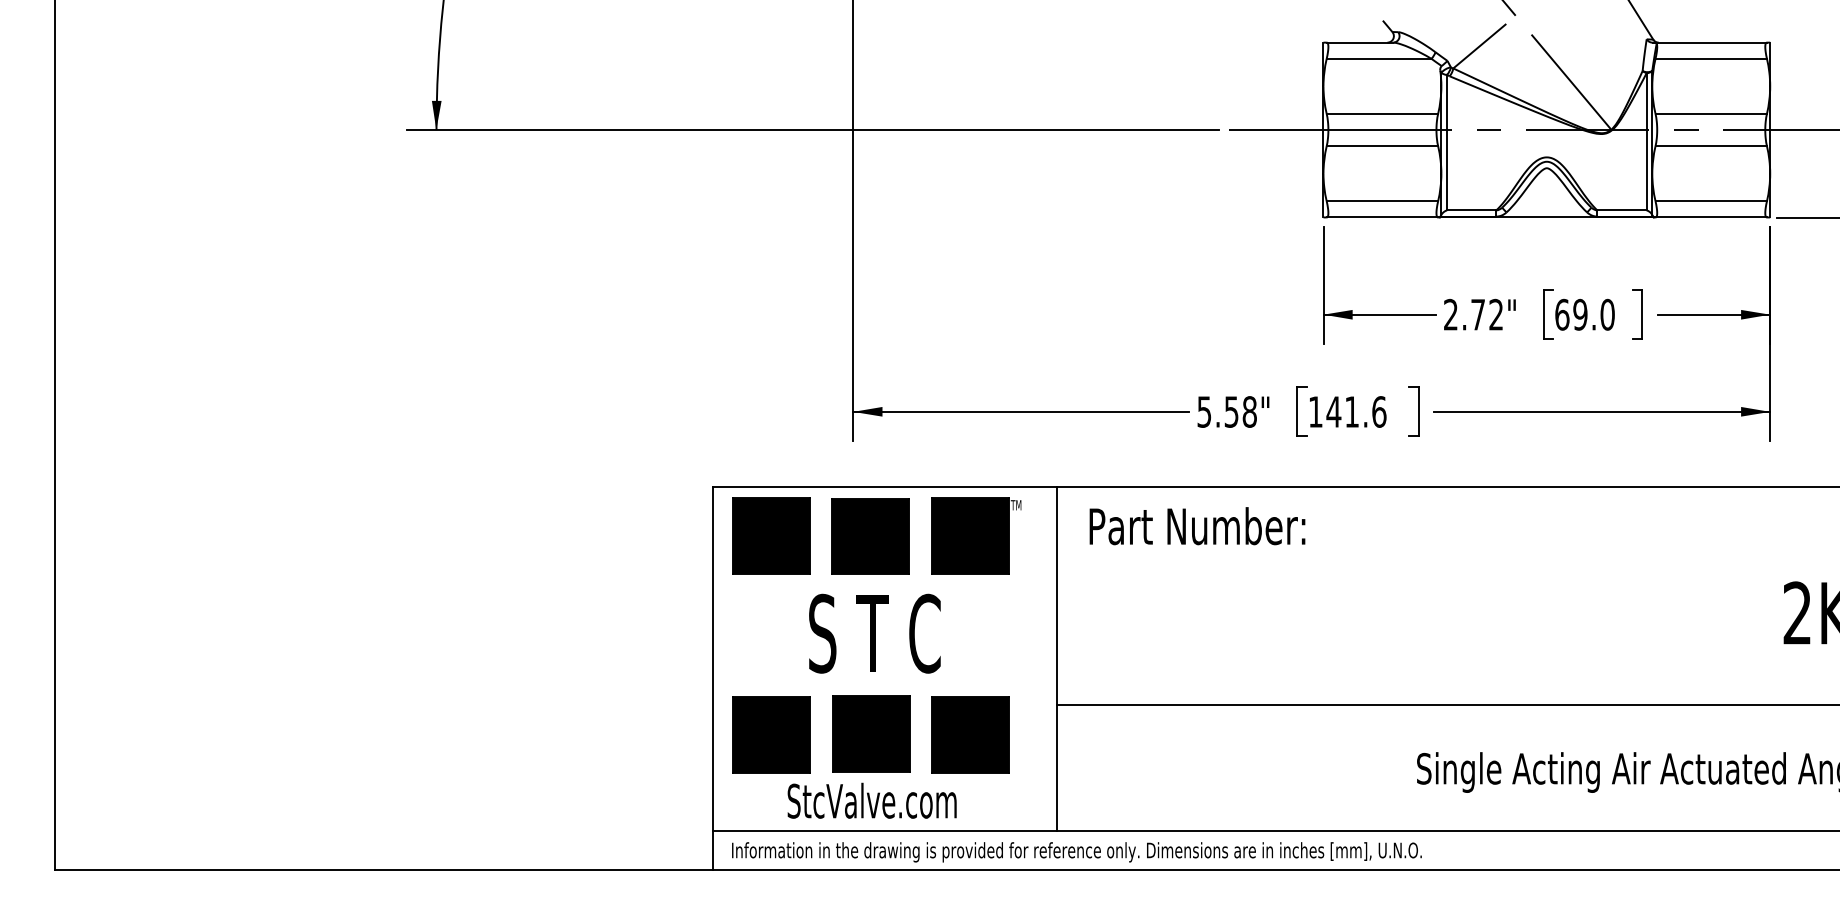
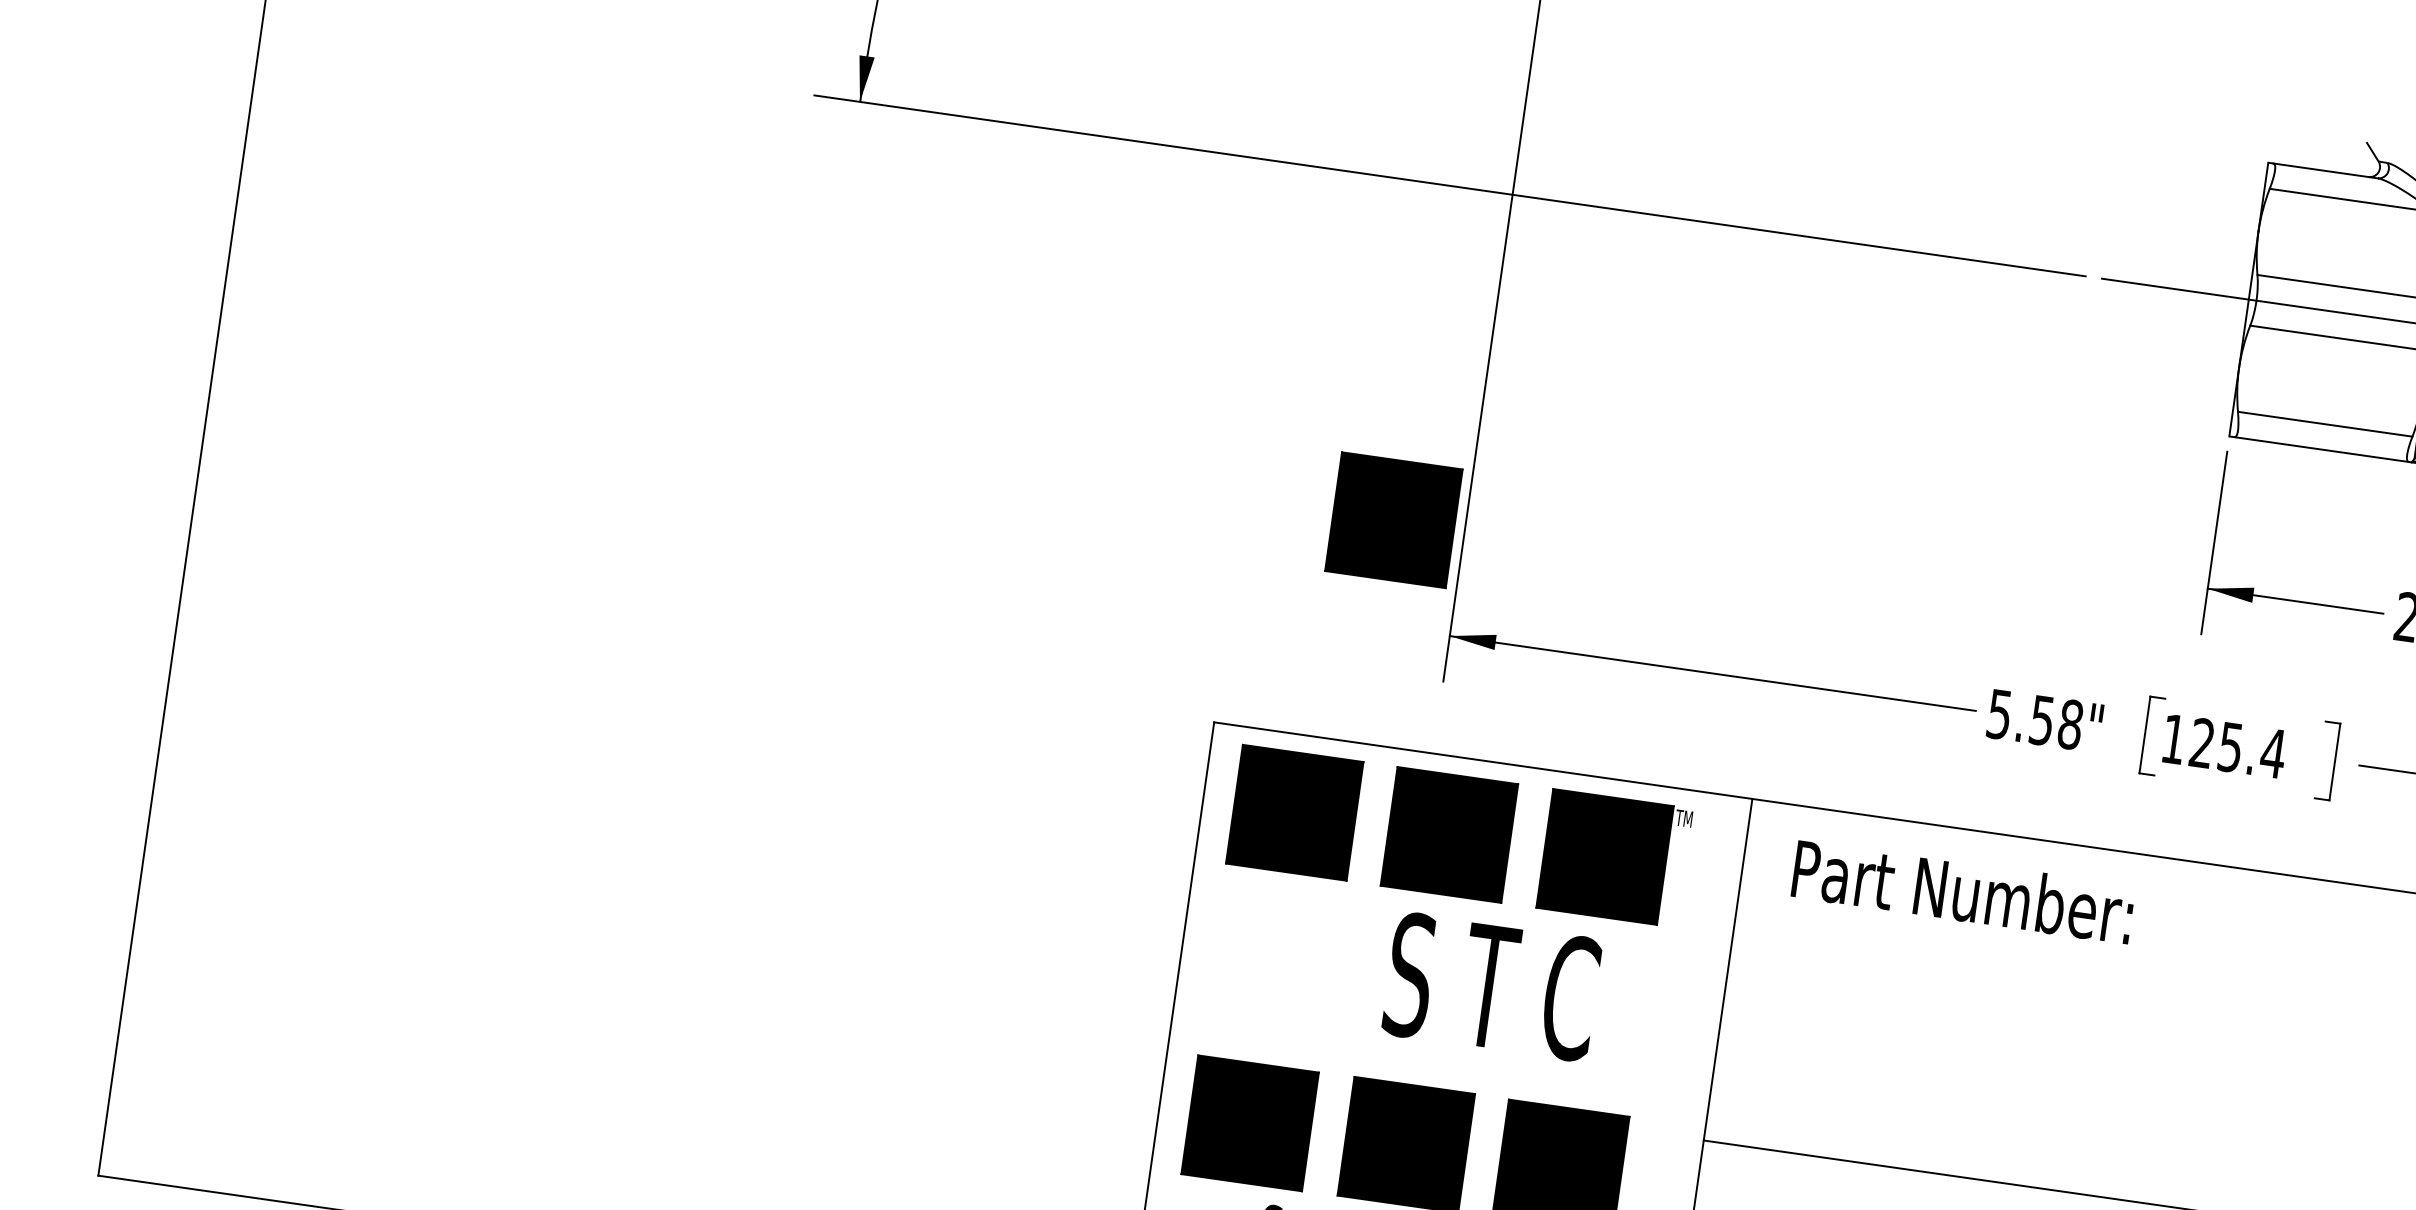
part: (807, 343) -> (1393, 518), added
text: (1356, 411) -> (2237, 747), 141.6 -> 125.4
text: (874, 633) -> (1491, 986), moved

